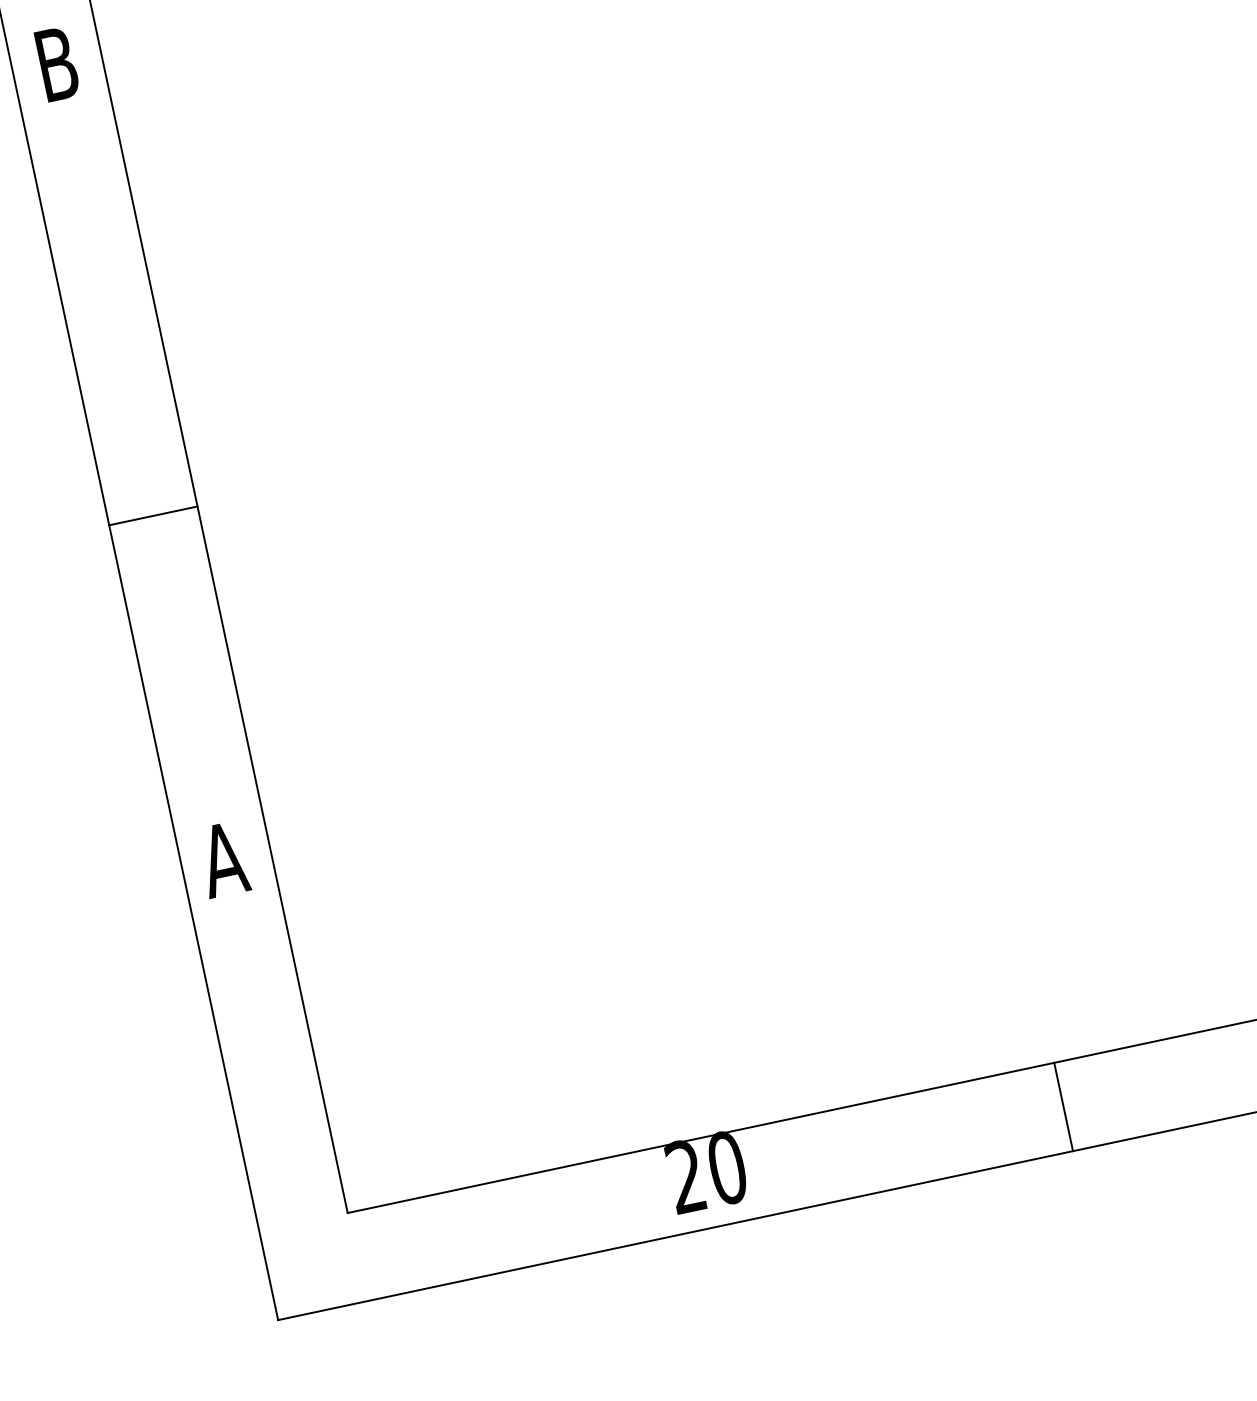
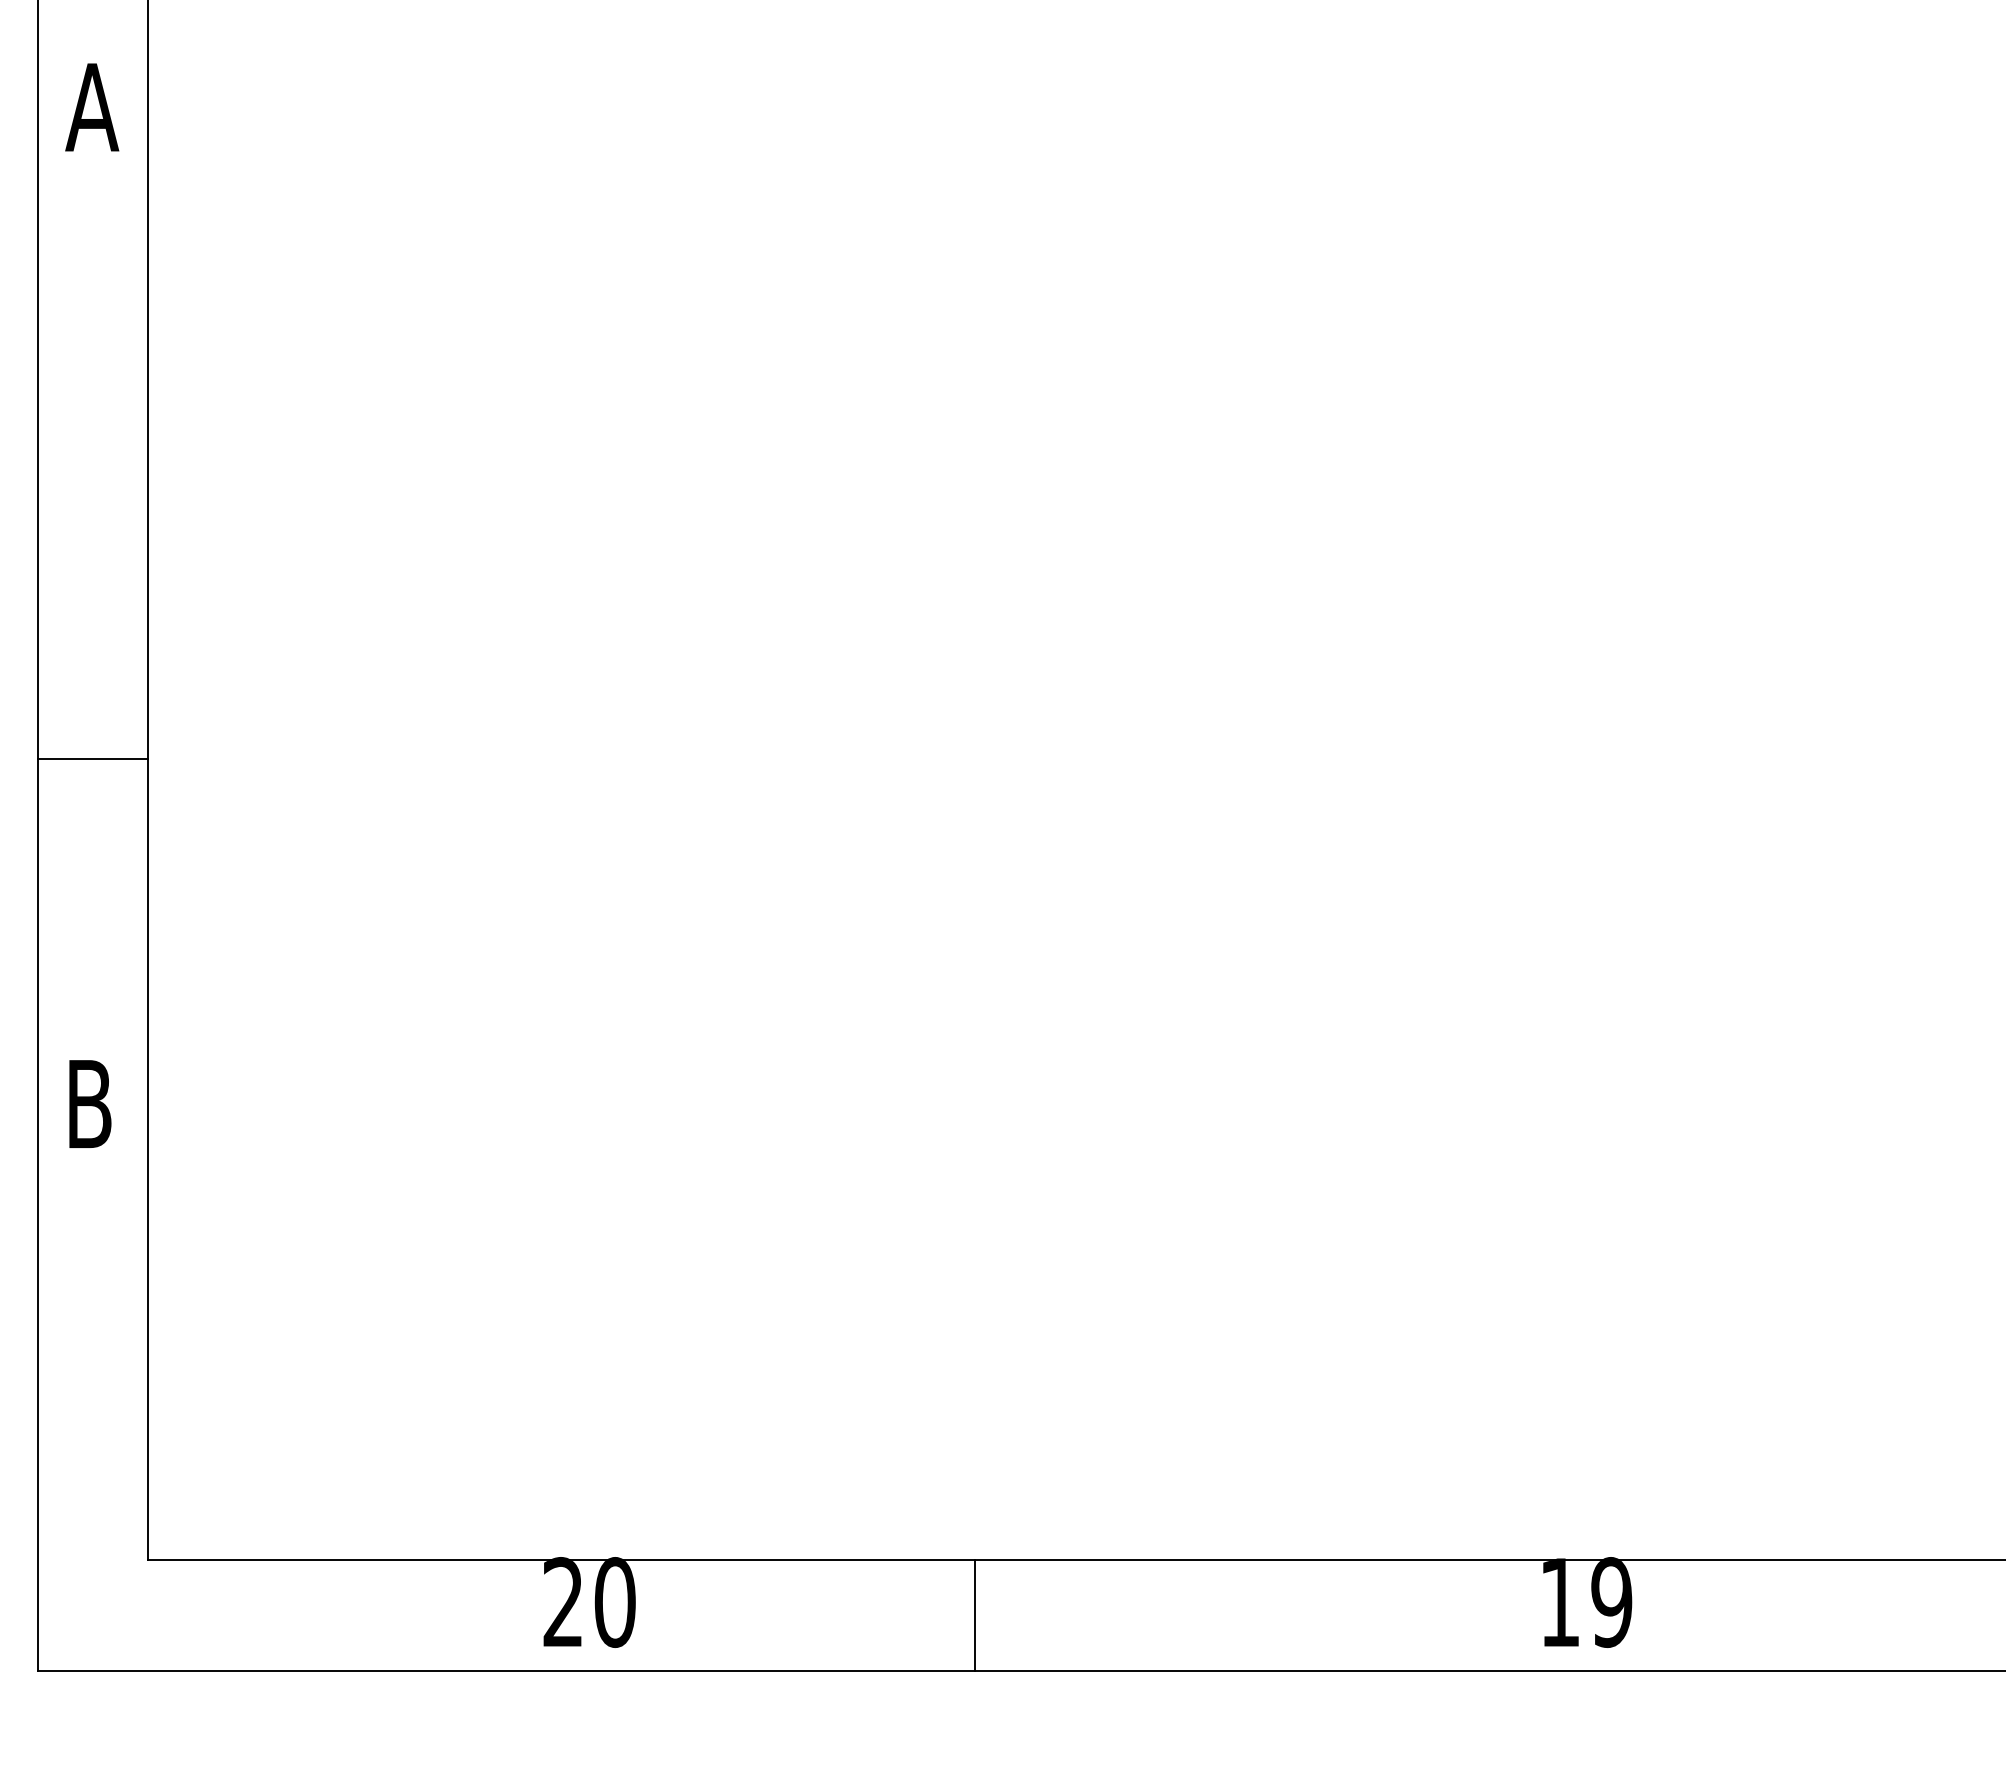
text: (57, 64) -> (92, 107), B -> A
line: (152, 515) -> (92, 758), moved
text: (223, 859) -> (89, 1103), A -> B
line: (1063, 1106) -> (975, 1614), moved

